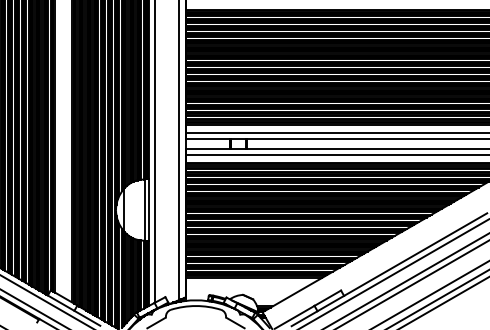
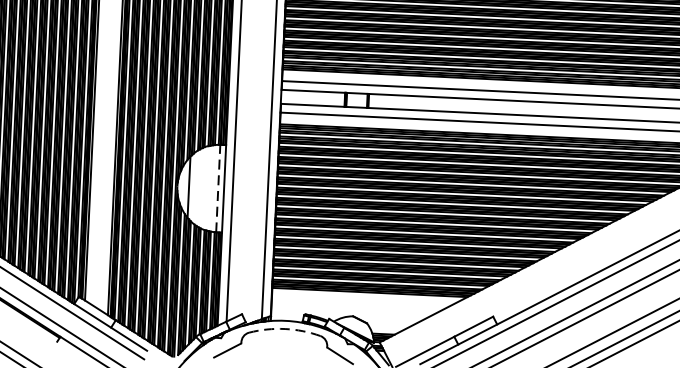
line: (144, 210) -> (217, 189), solid -> dashed
arc: (195, 306) -> (284, 329), solid -> dashed

